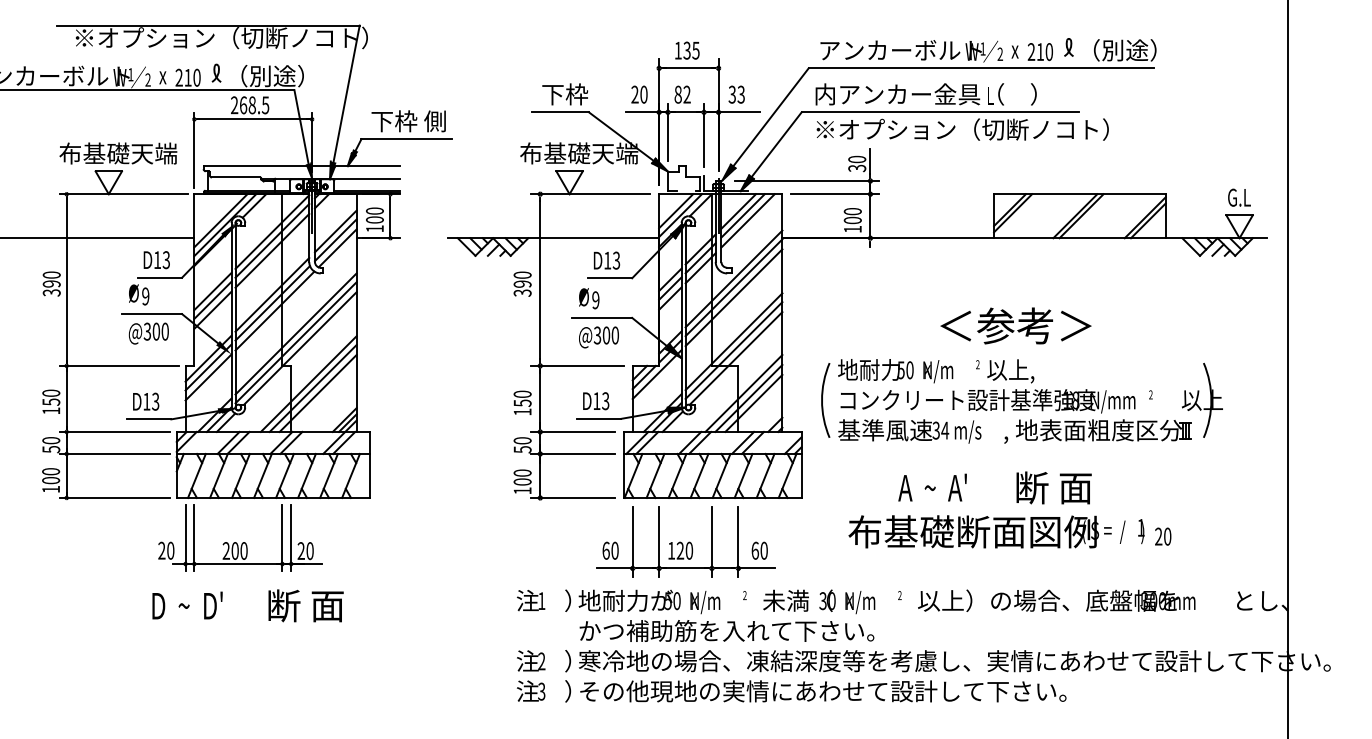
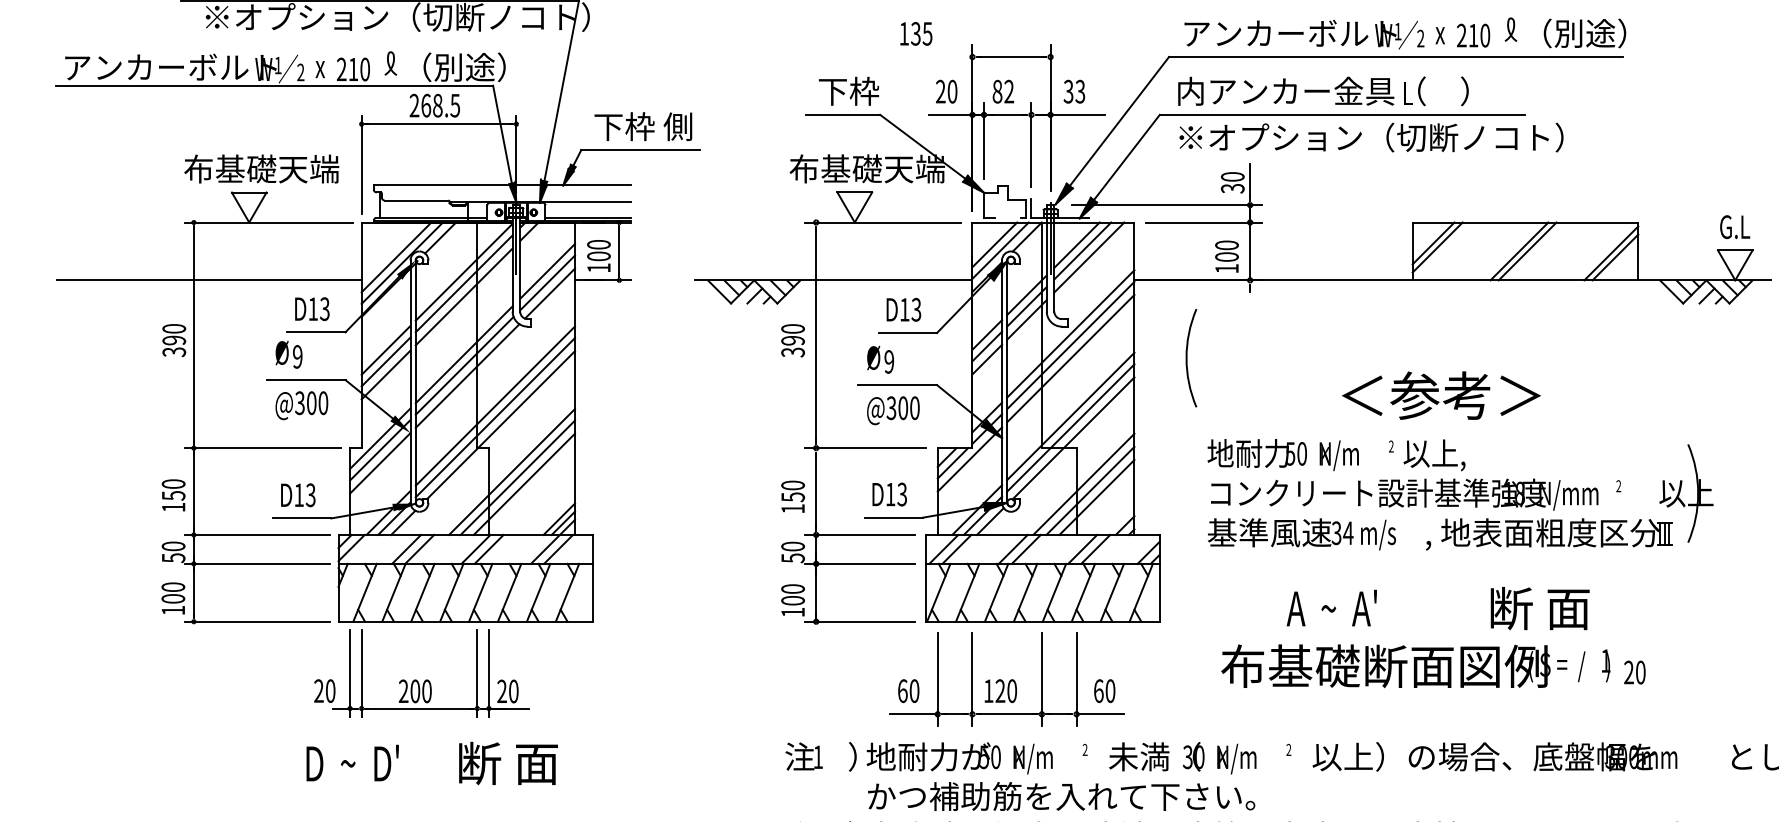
text: (687, 50) -> (916, 33), moved
arc: (822, 400) -> (1187, 358), moved
text: (1053, 487) -> (1539, 607), moved

